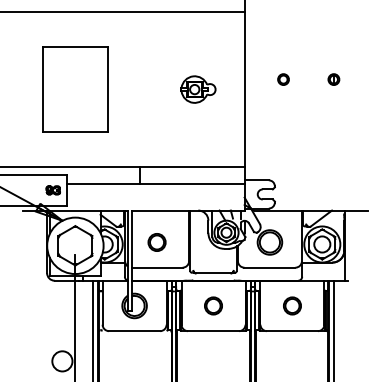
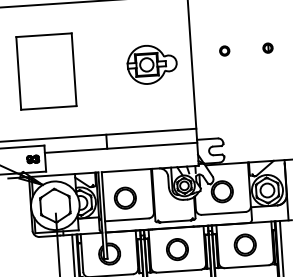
part: (198, 89) -> (152, 64), size x1.67
part: (156, 242) -> (124, 198), size x1.43
part: (213, 305) -> (177, 249), size x1.43
part: (292, 305) -> (245, 244), size x1.43

